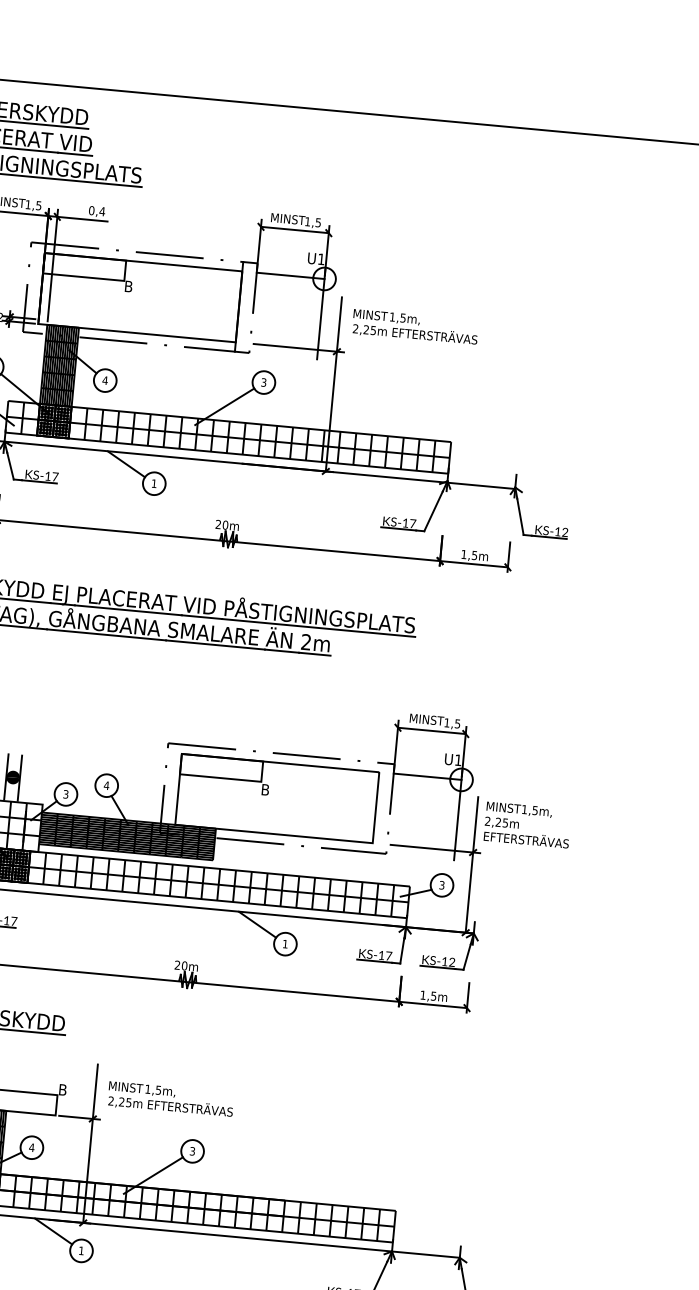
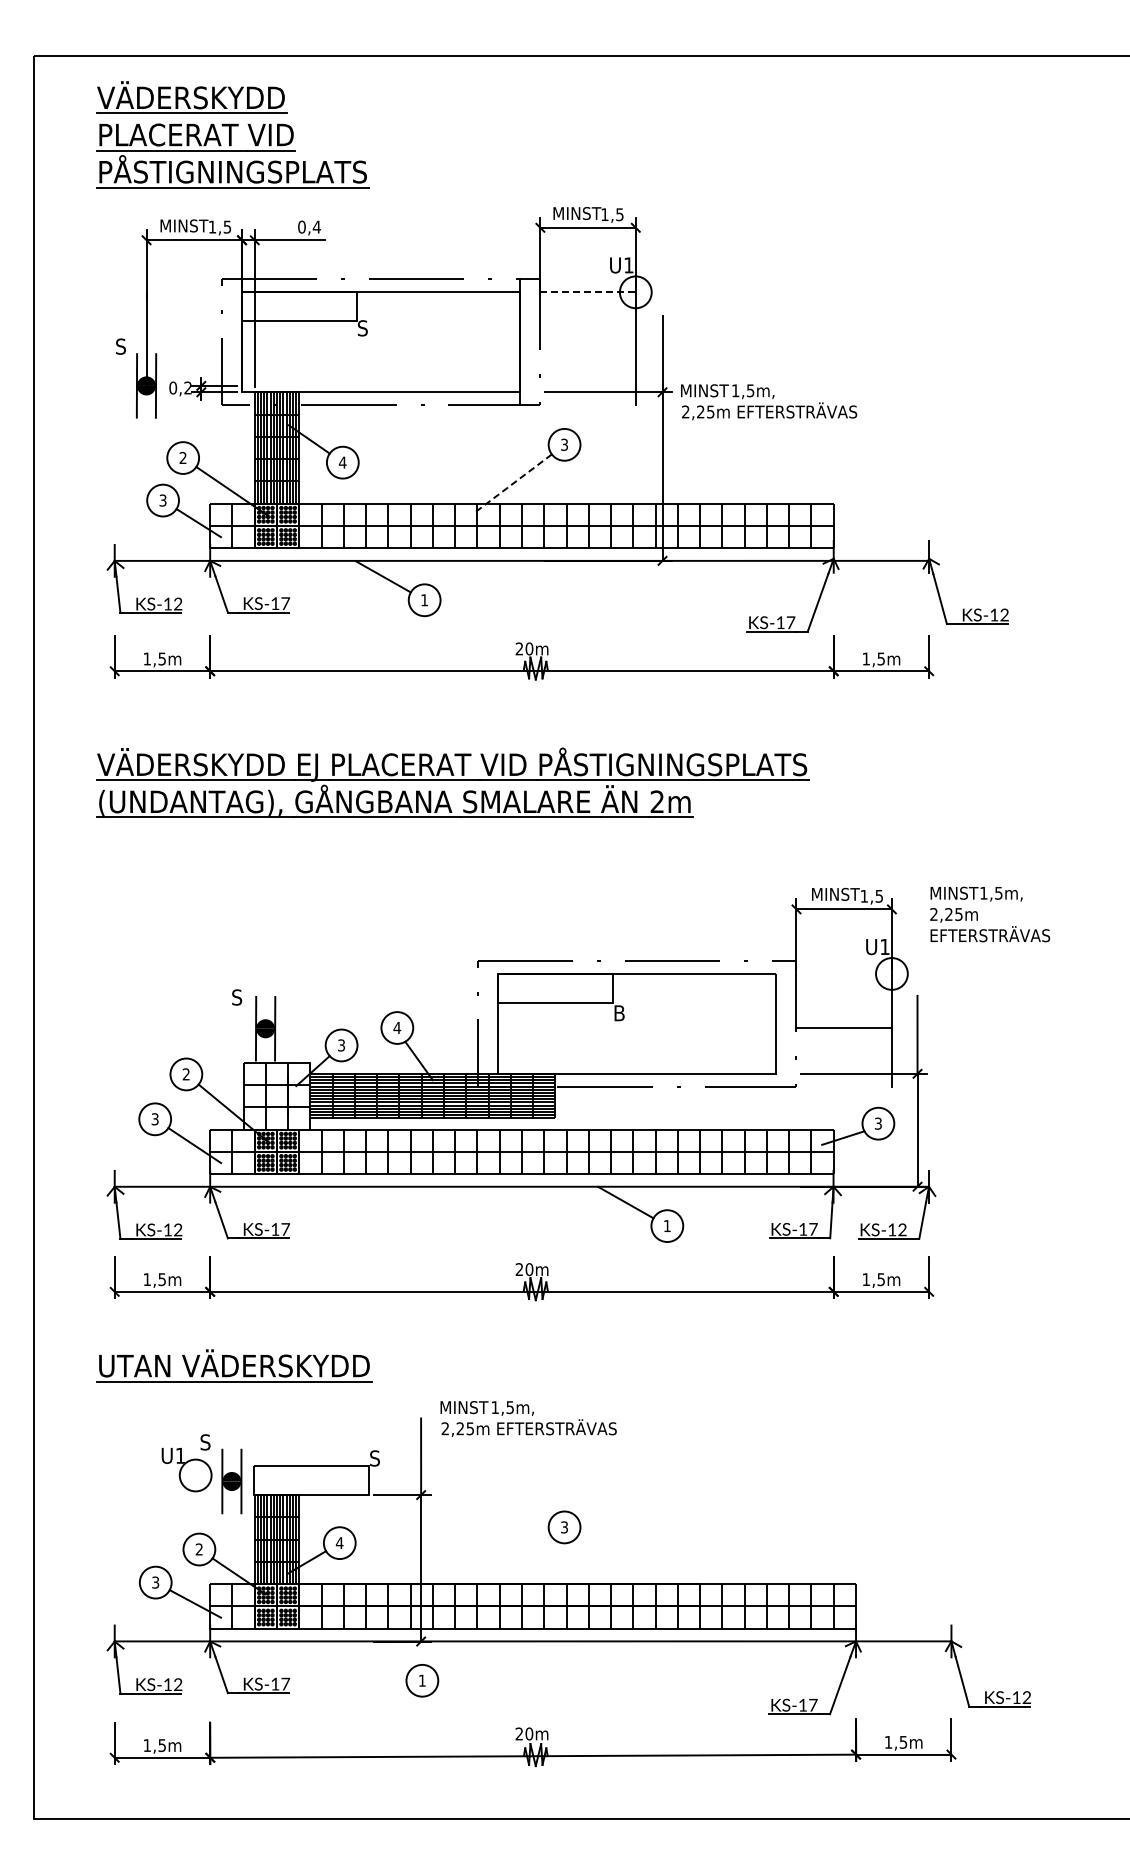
line: (290, 275) -> (588, 292), solid -> dashed
text: (128, 286) -> (362, 328), B -> S
text: (415, 327) -> (769, 402), moved
line: (225, 406) -> (513, 483), solid -> dashed
line: (427, 776) -> (843, 1027), moved
text: (527, 825) -> (990, 914), moved
text: (62, 1089) -> (375, 1458), B -> S
text: (170, 1099) -> (528, 1419), moved
line: (153, 1175) -> (512, 1566), removed
line: (53, 1230) -> (380, 1656), removed

